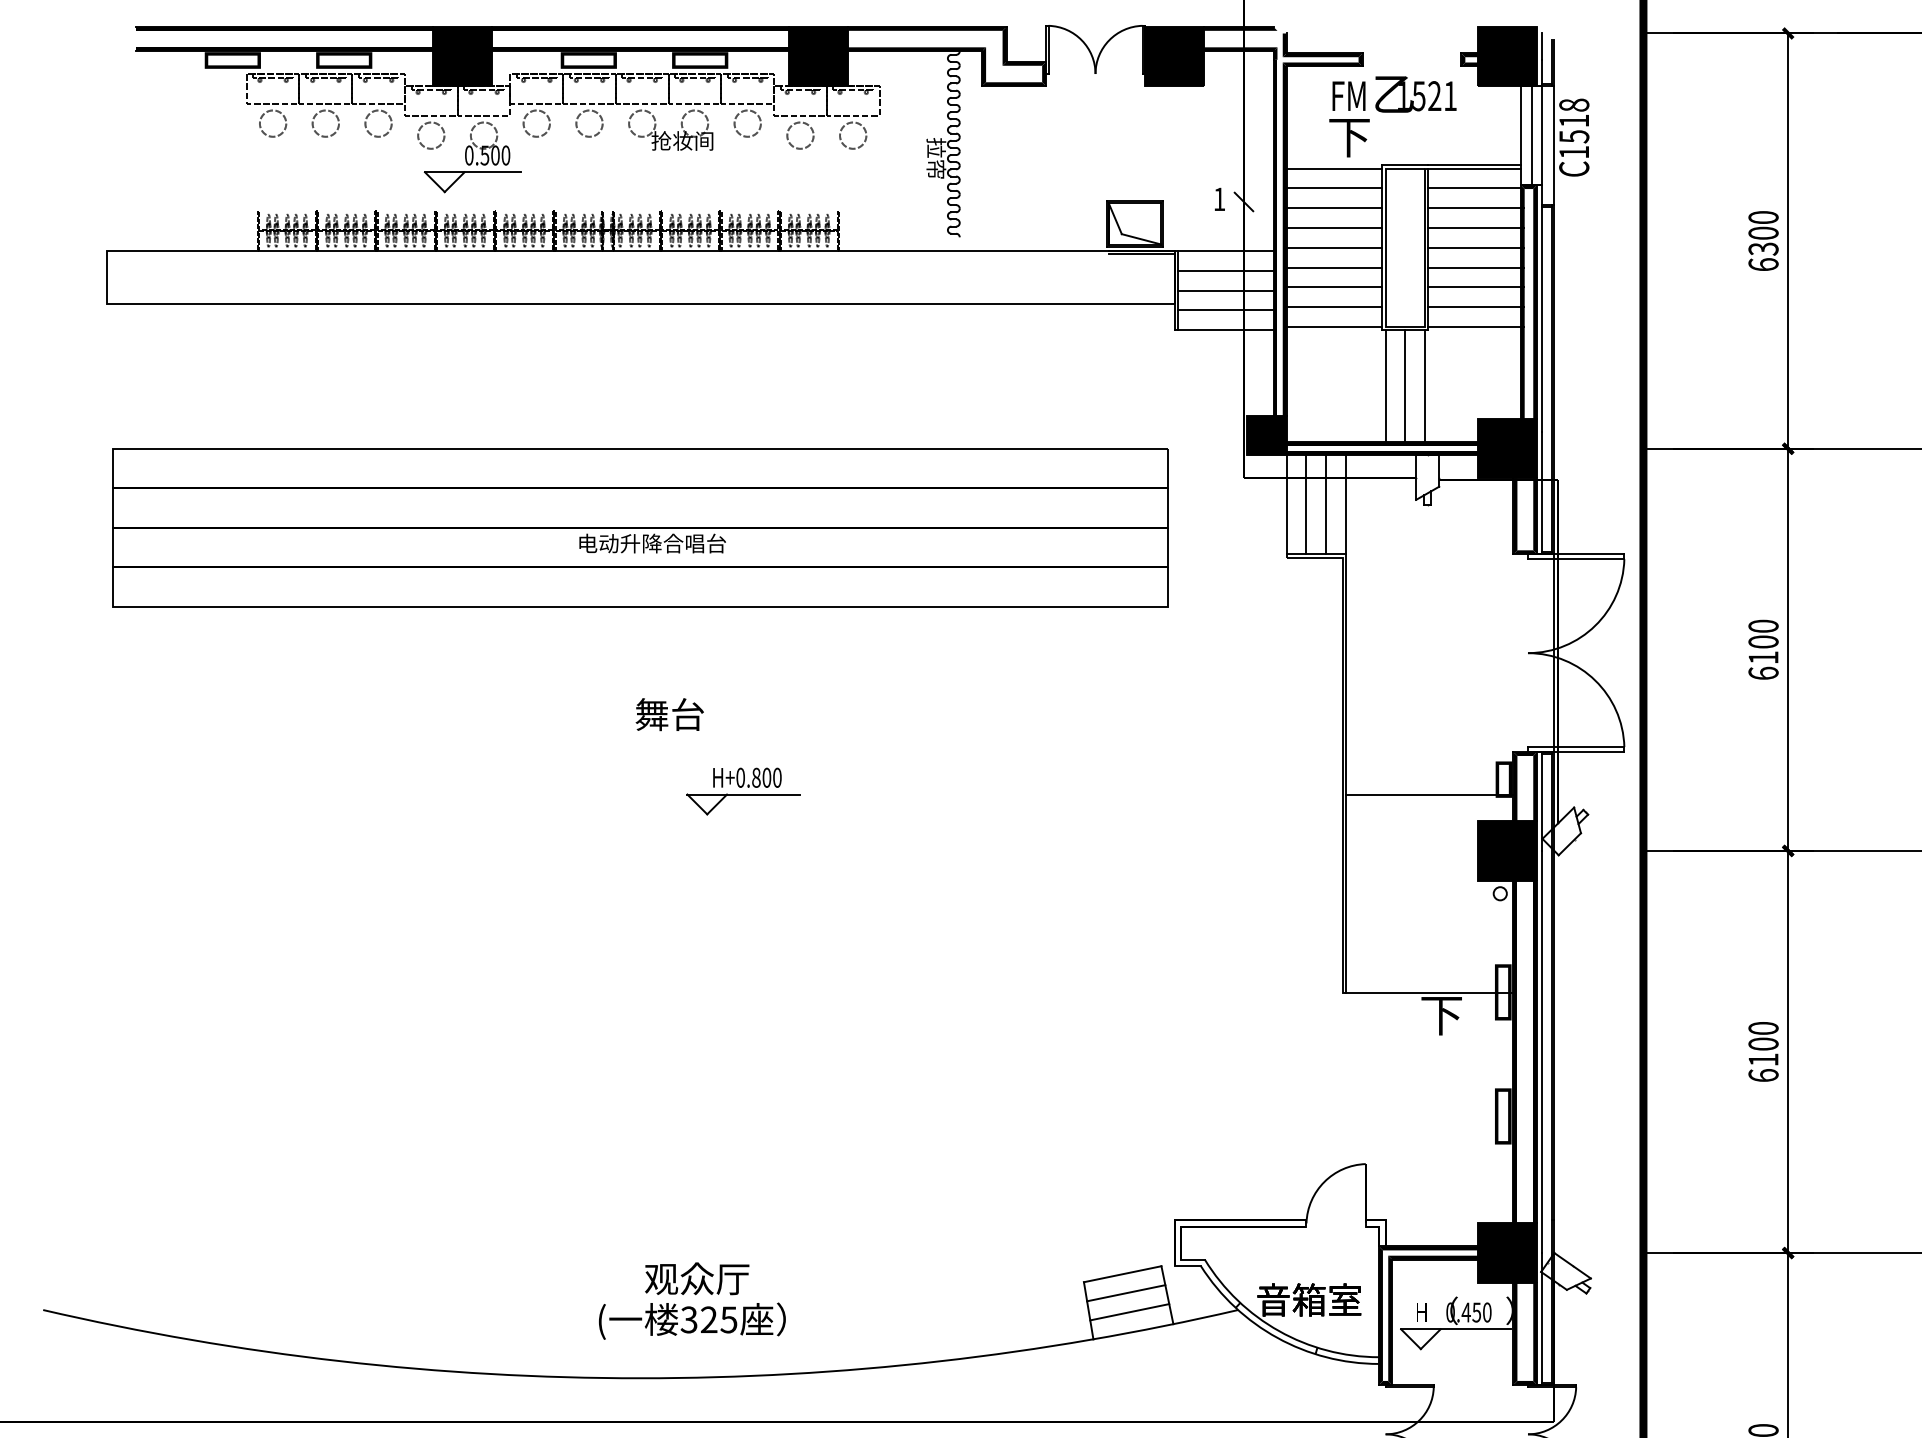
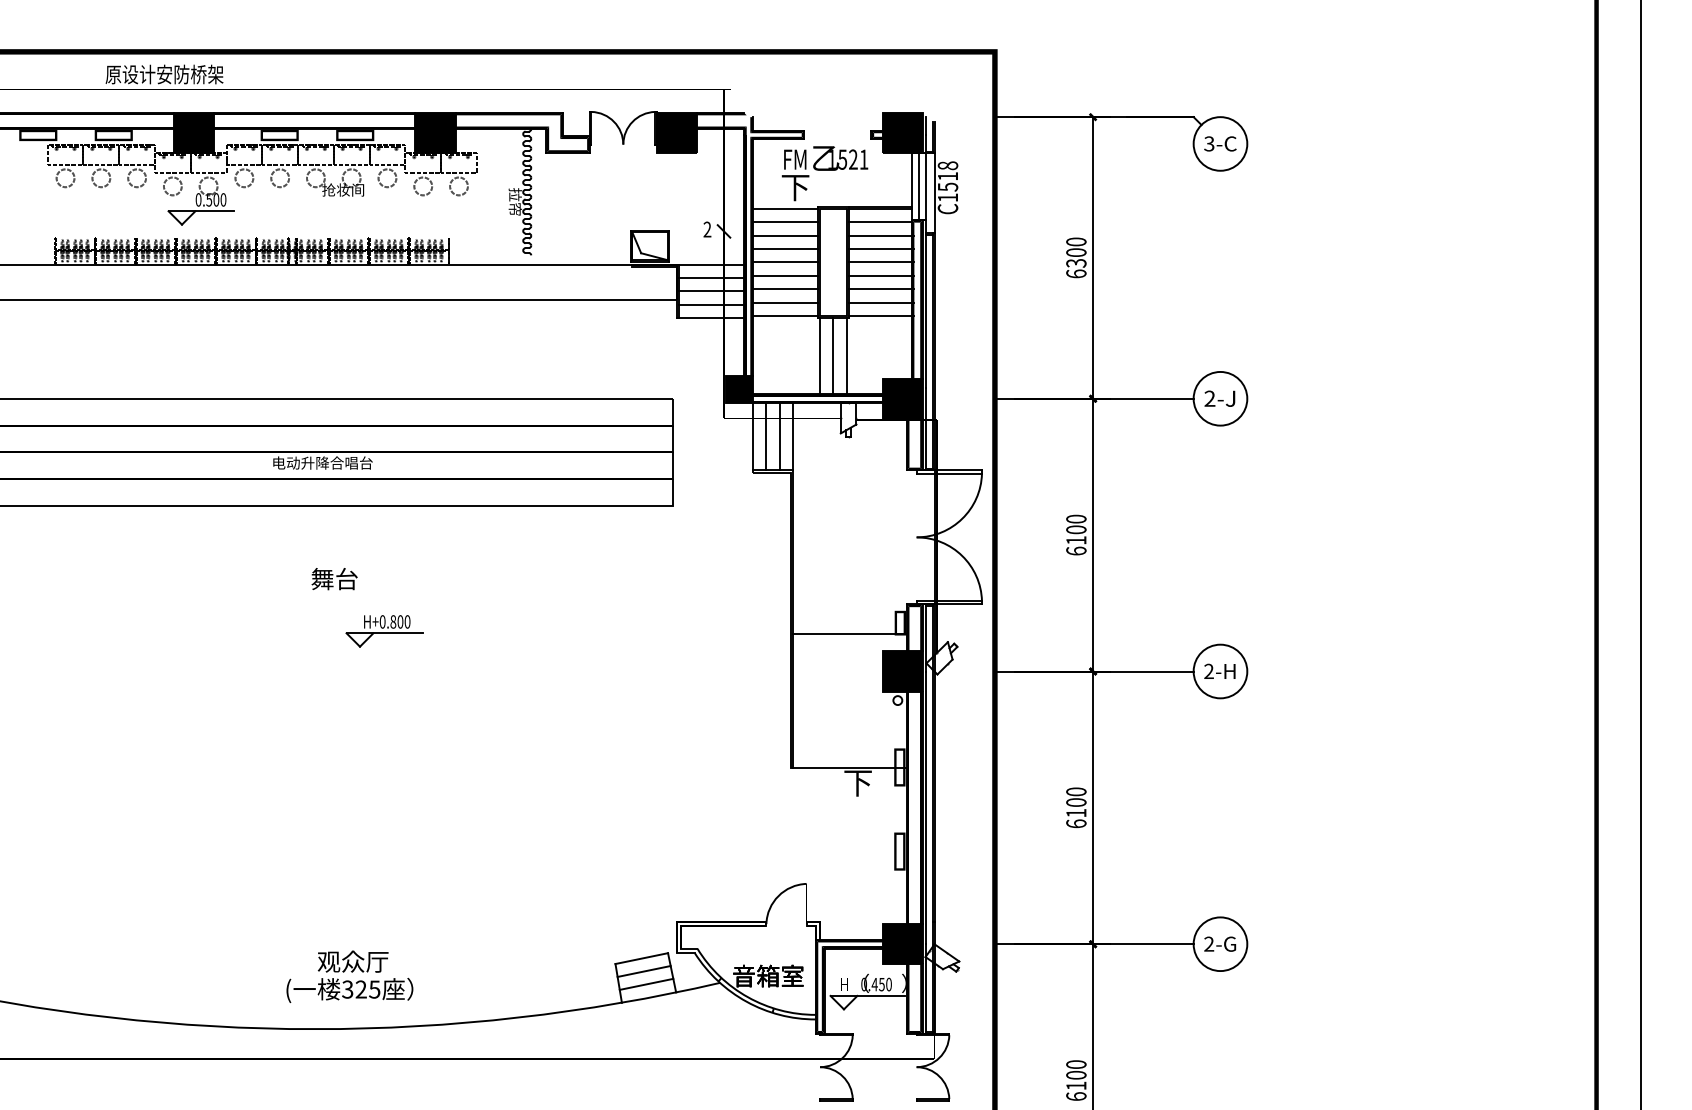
text: (1219, 199) -> (707, 229), 1 -> 2

